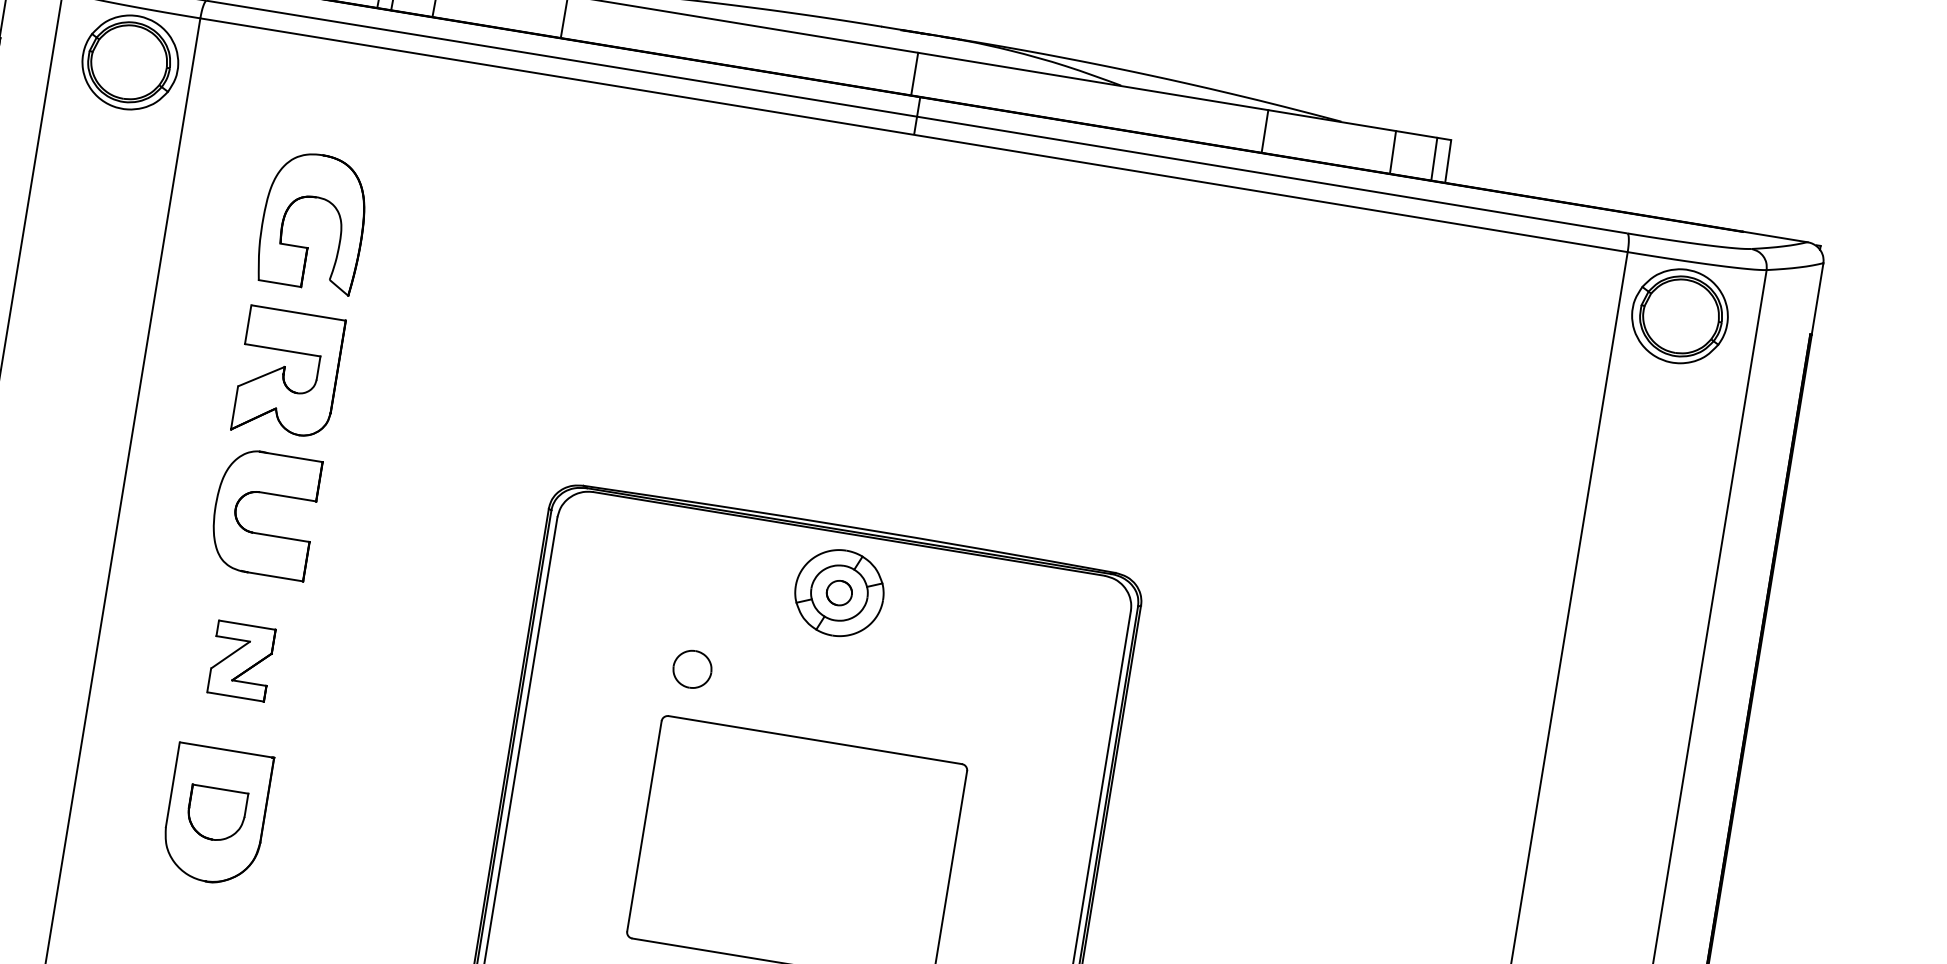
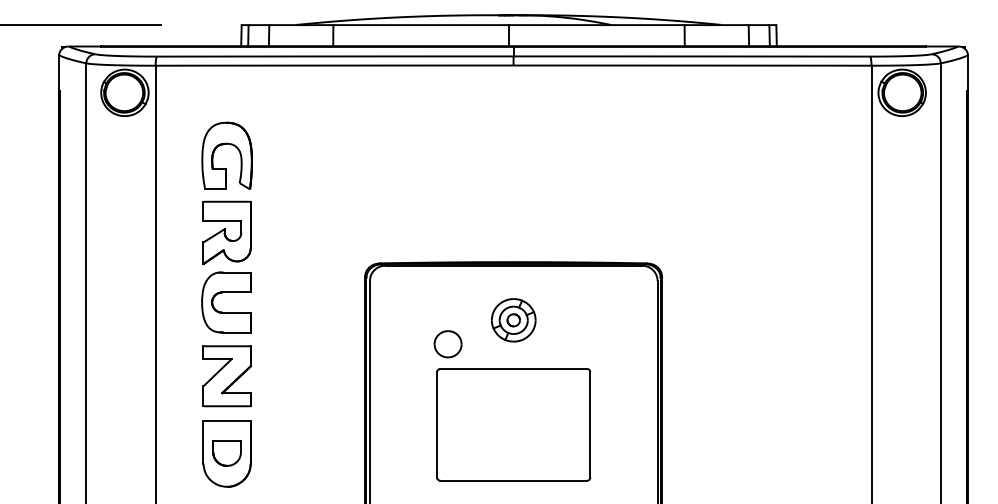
part: (838, 593) -> (513, 320), moved
part: (240, 661) -> (226, 376), size x1.67
part: (691, 669) -> (447, 344), size x1.43

